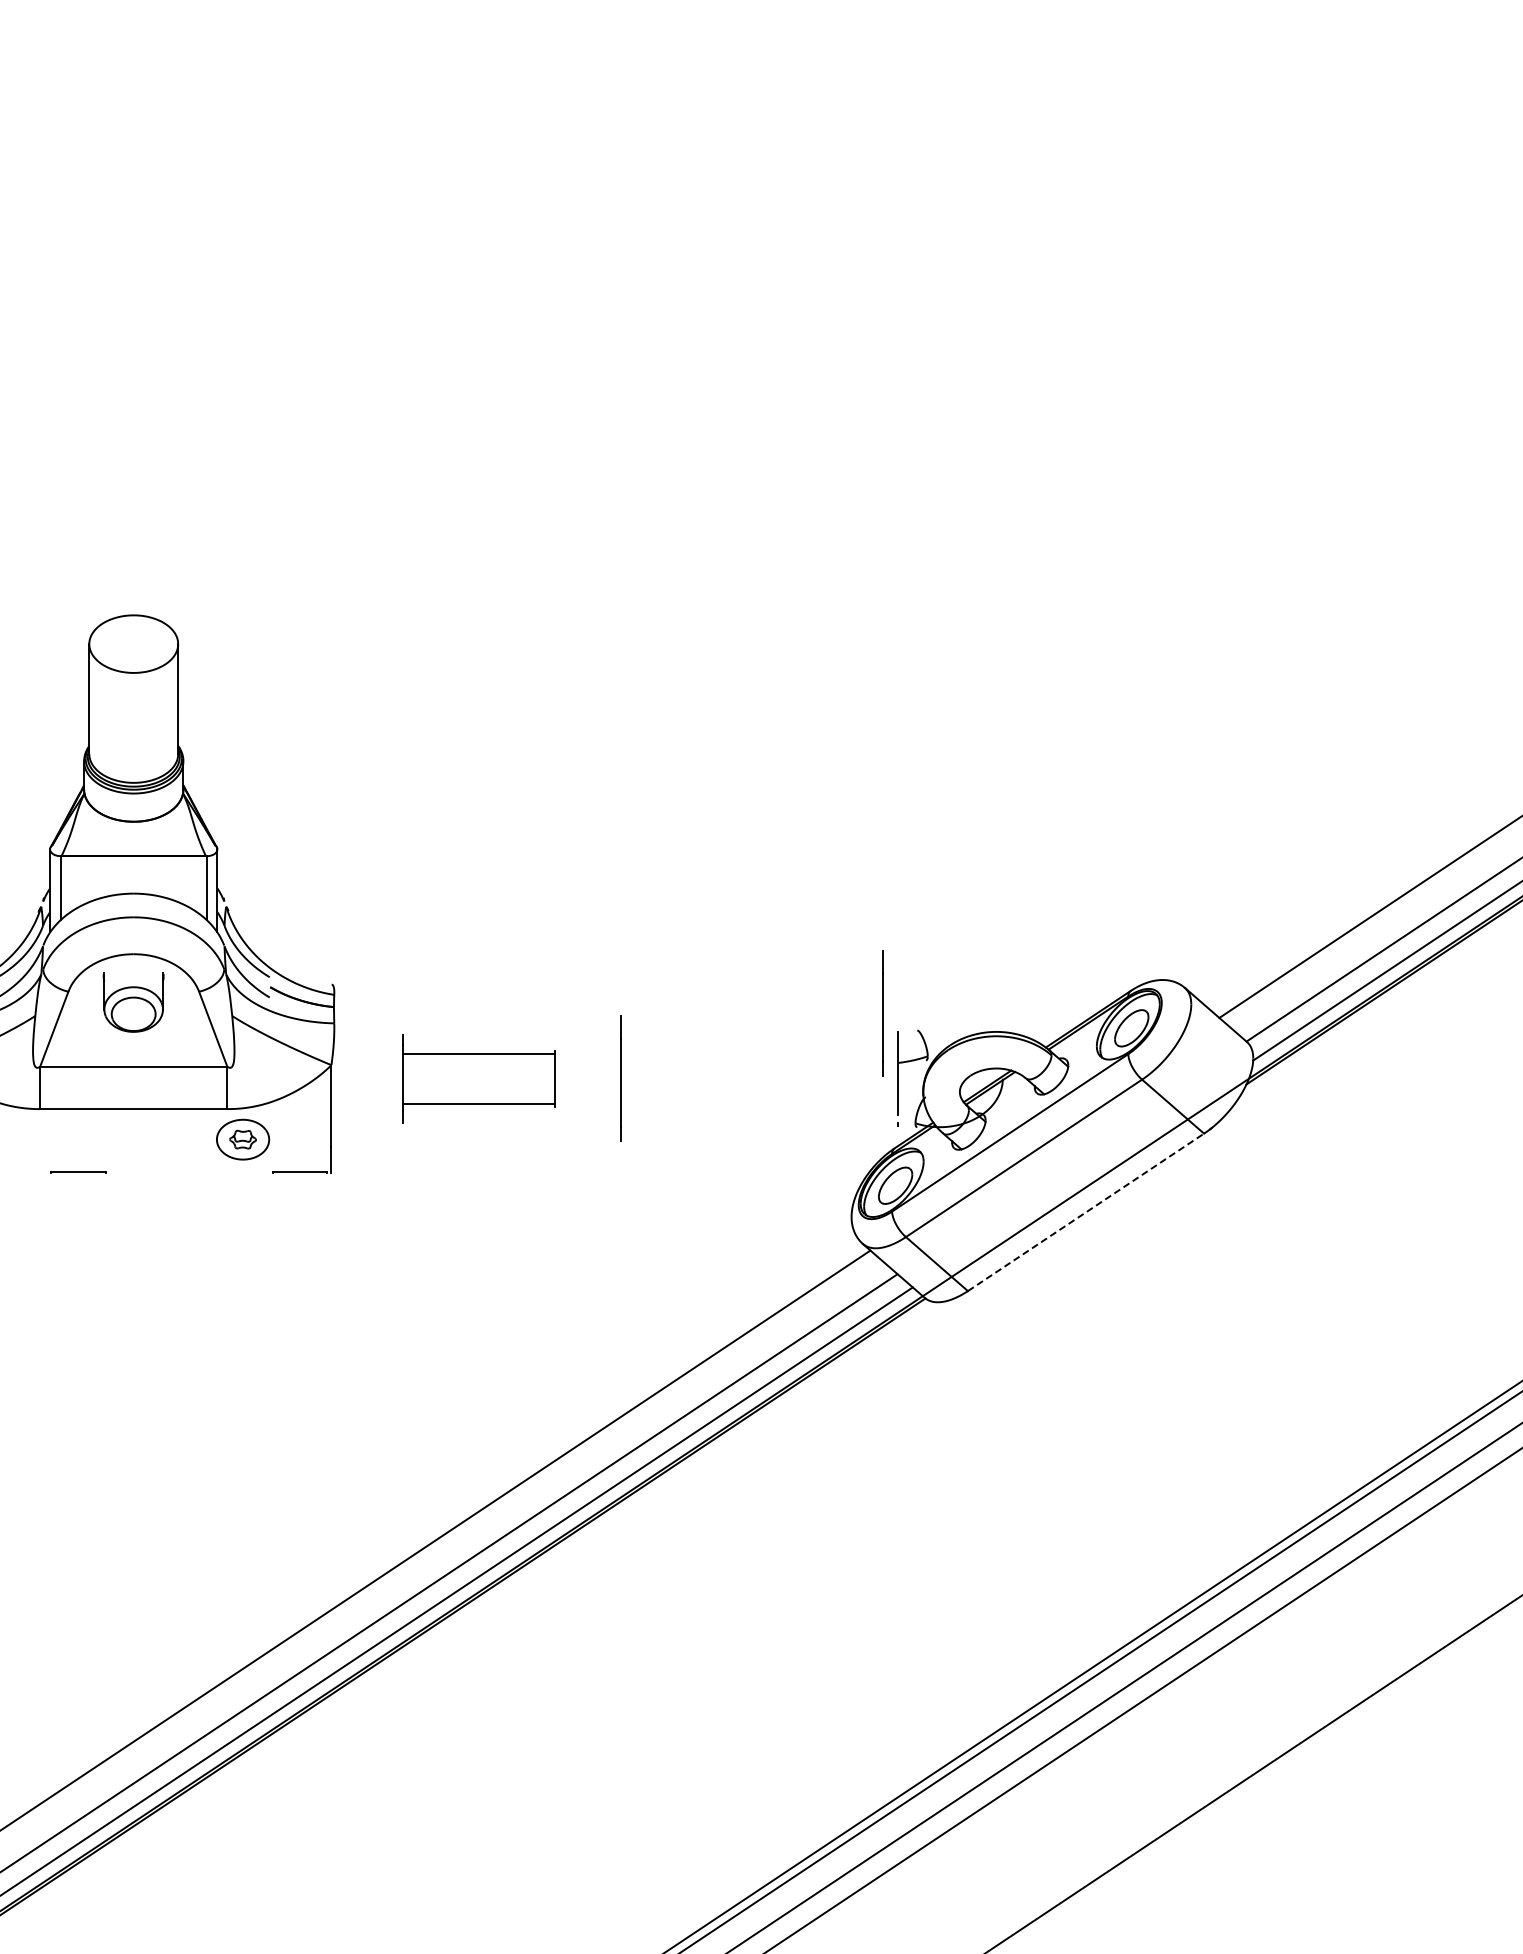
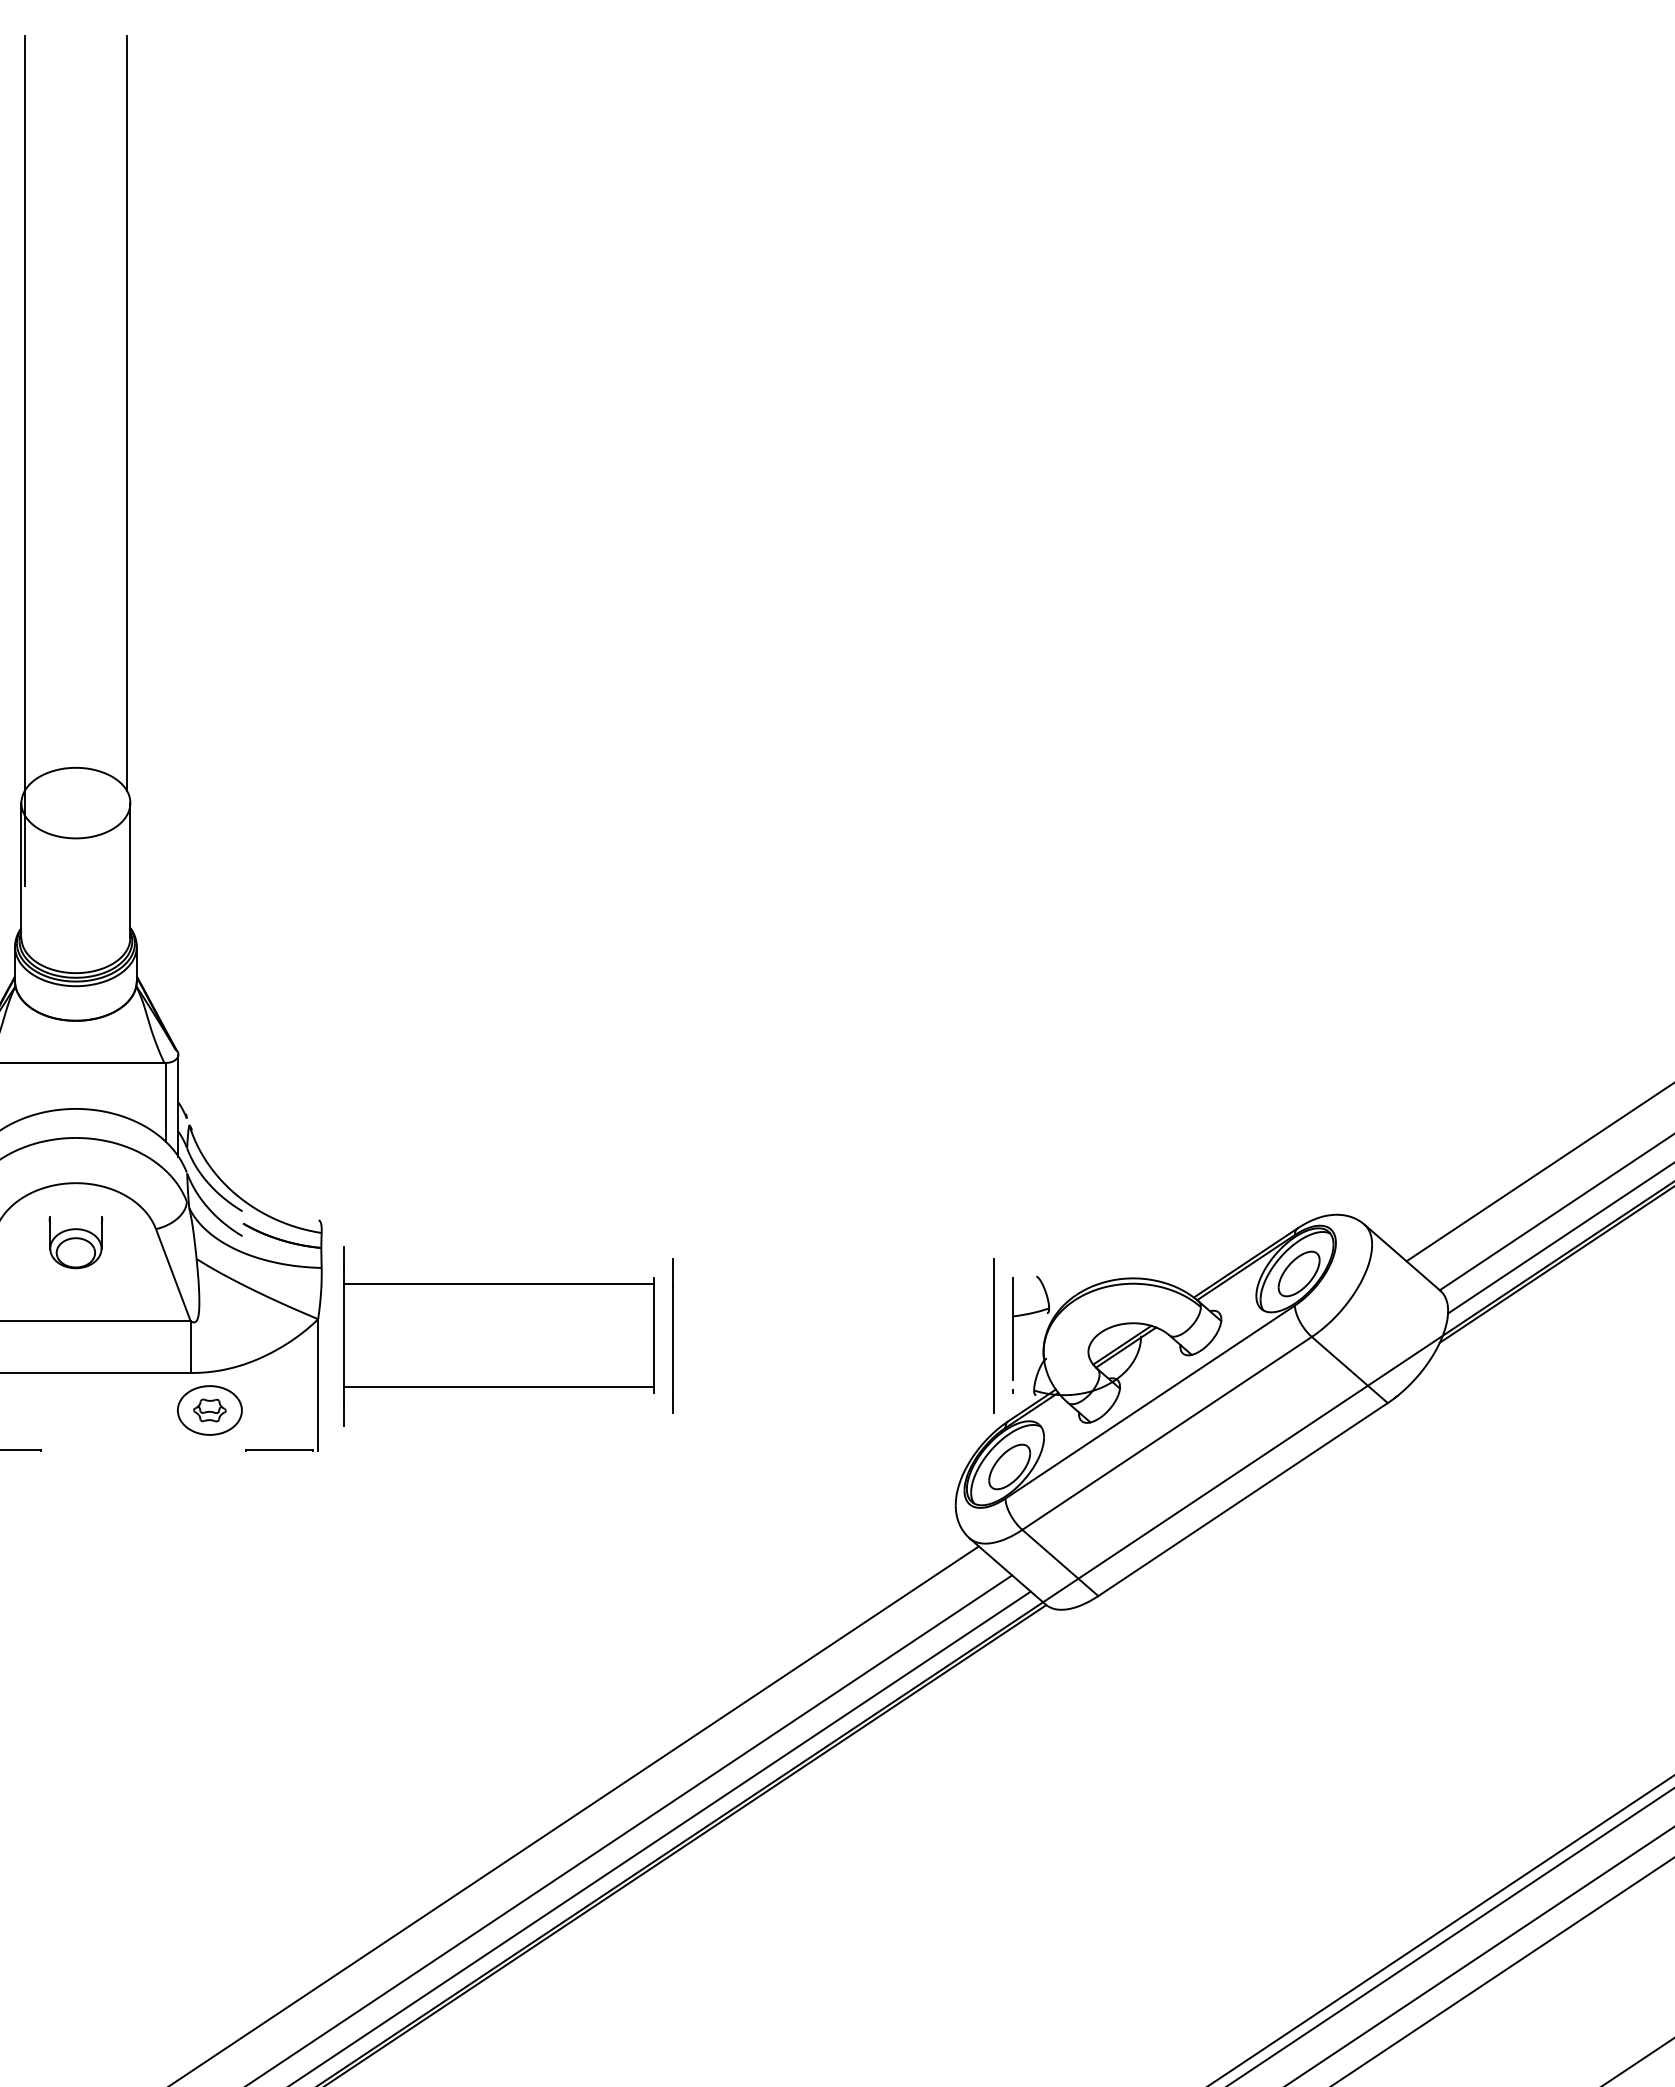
line: (175, 326) -> (127, 413), added
line: (91, 364) -> (24, 460), added
part: (133, 1002) -> (75, 1242), size x0.71
line: (882, 1013) -> (993, 1335), moved
part: (478, 1078) -> (498, 1335), size x1.67
line: (1086, 1212) -> (1243, 1499), dashed -> solid

